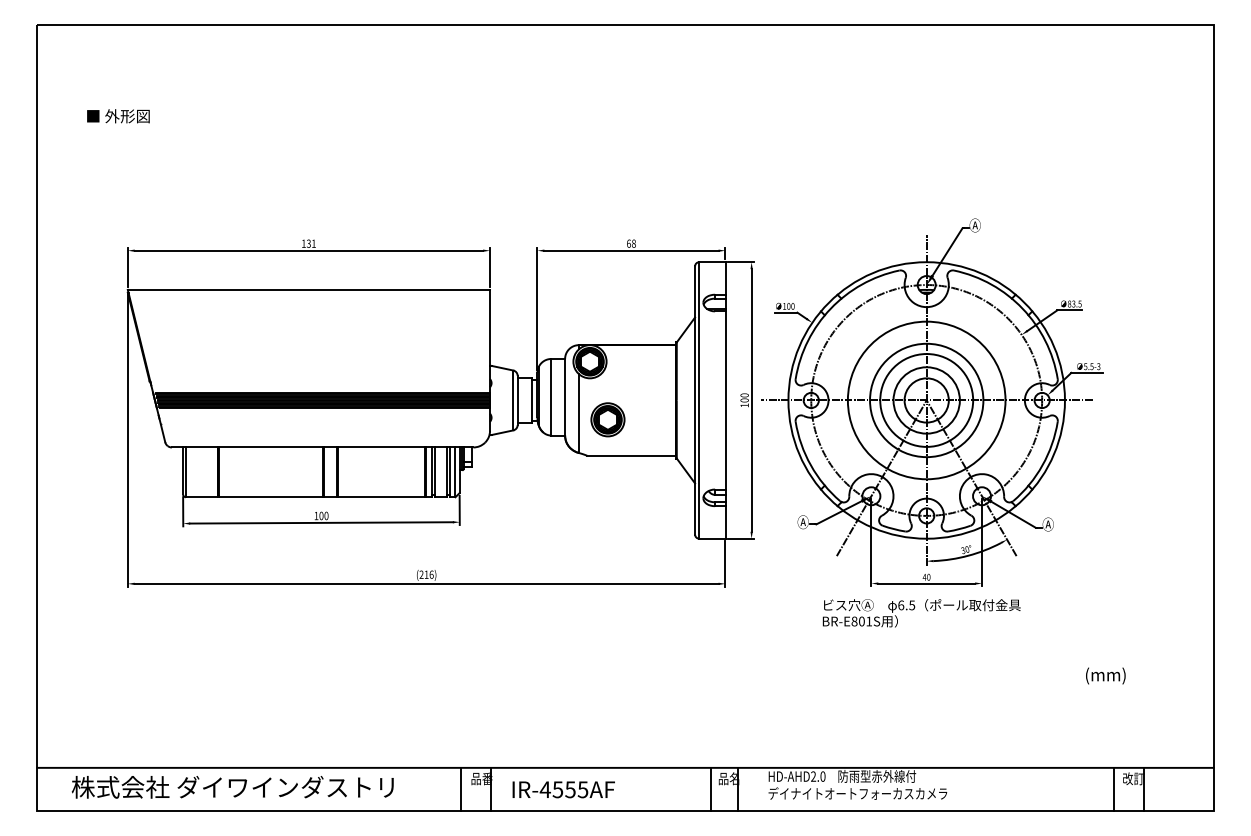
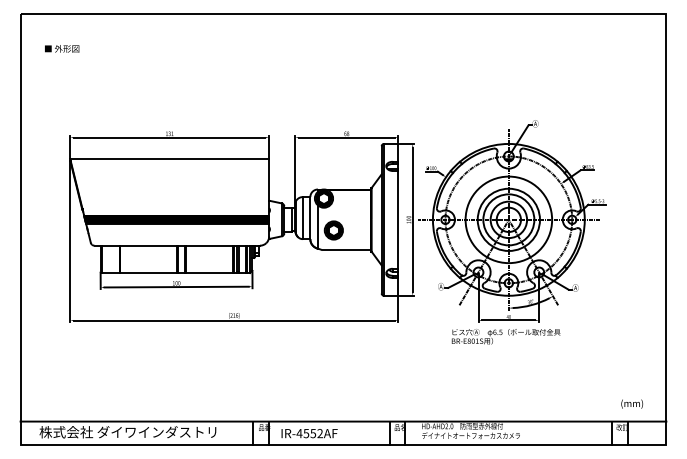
text: (119, 115) -> (62, 48), moved
text: (1104, 674) -> (631, 403), moved
text: (581, 789) -> (319, 433), IR-4555AF -> IR-4552AF

